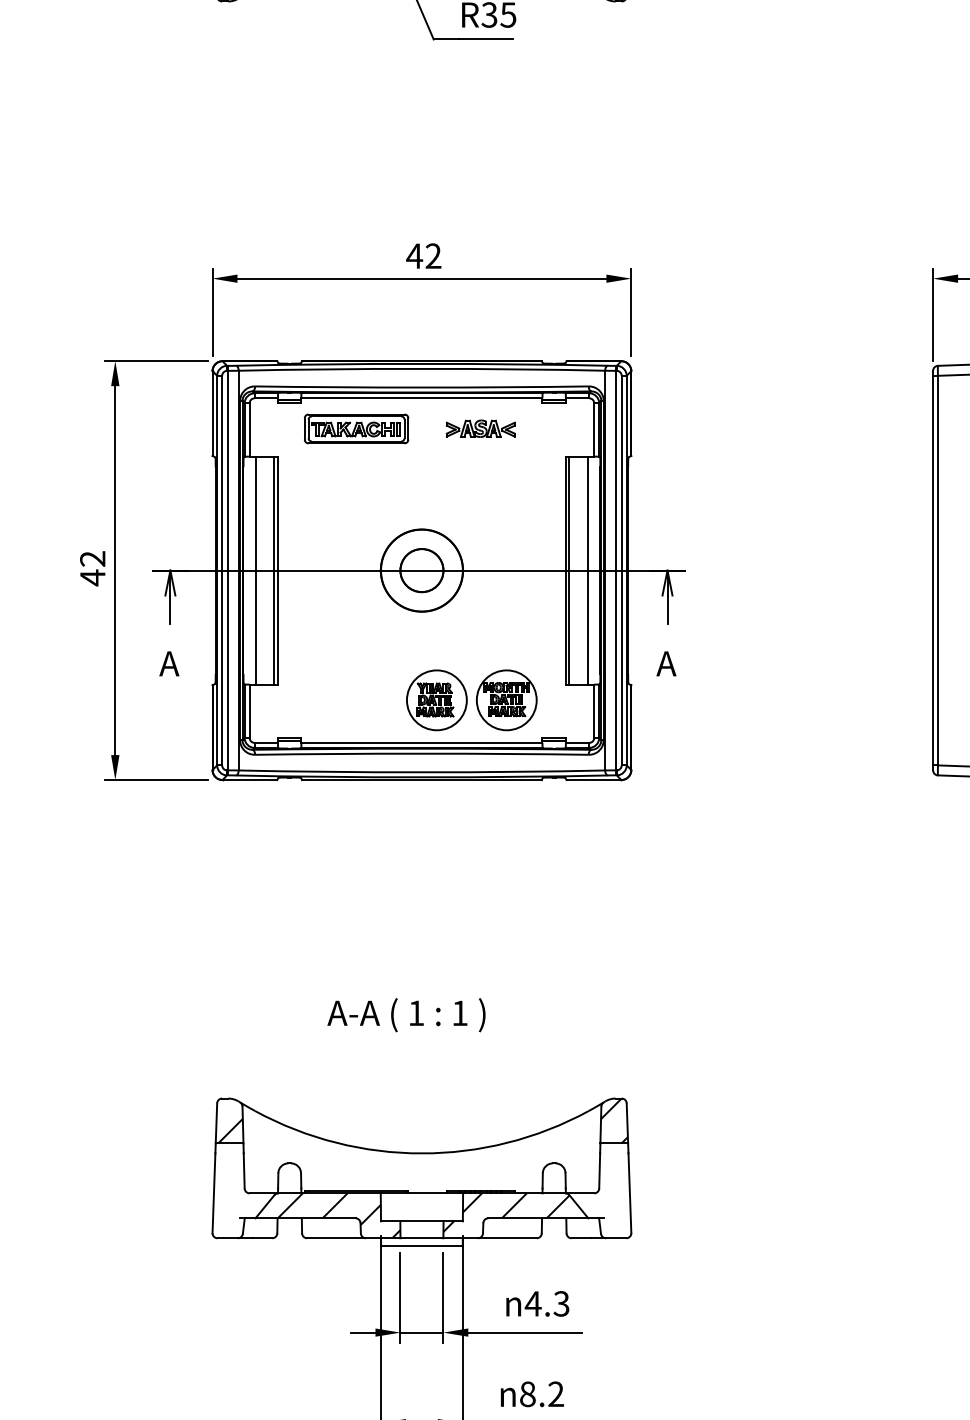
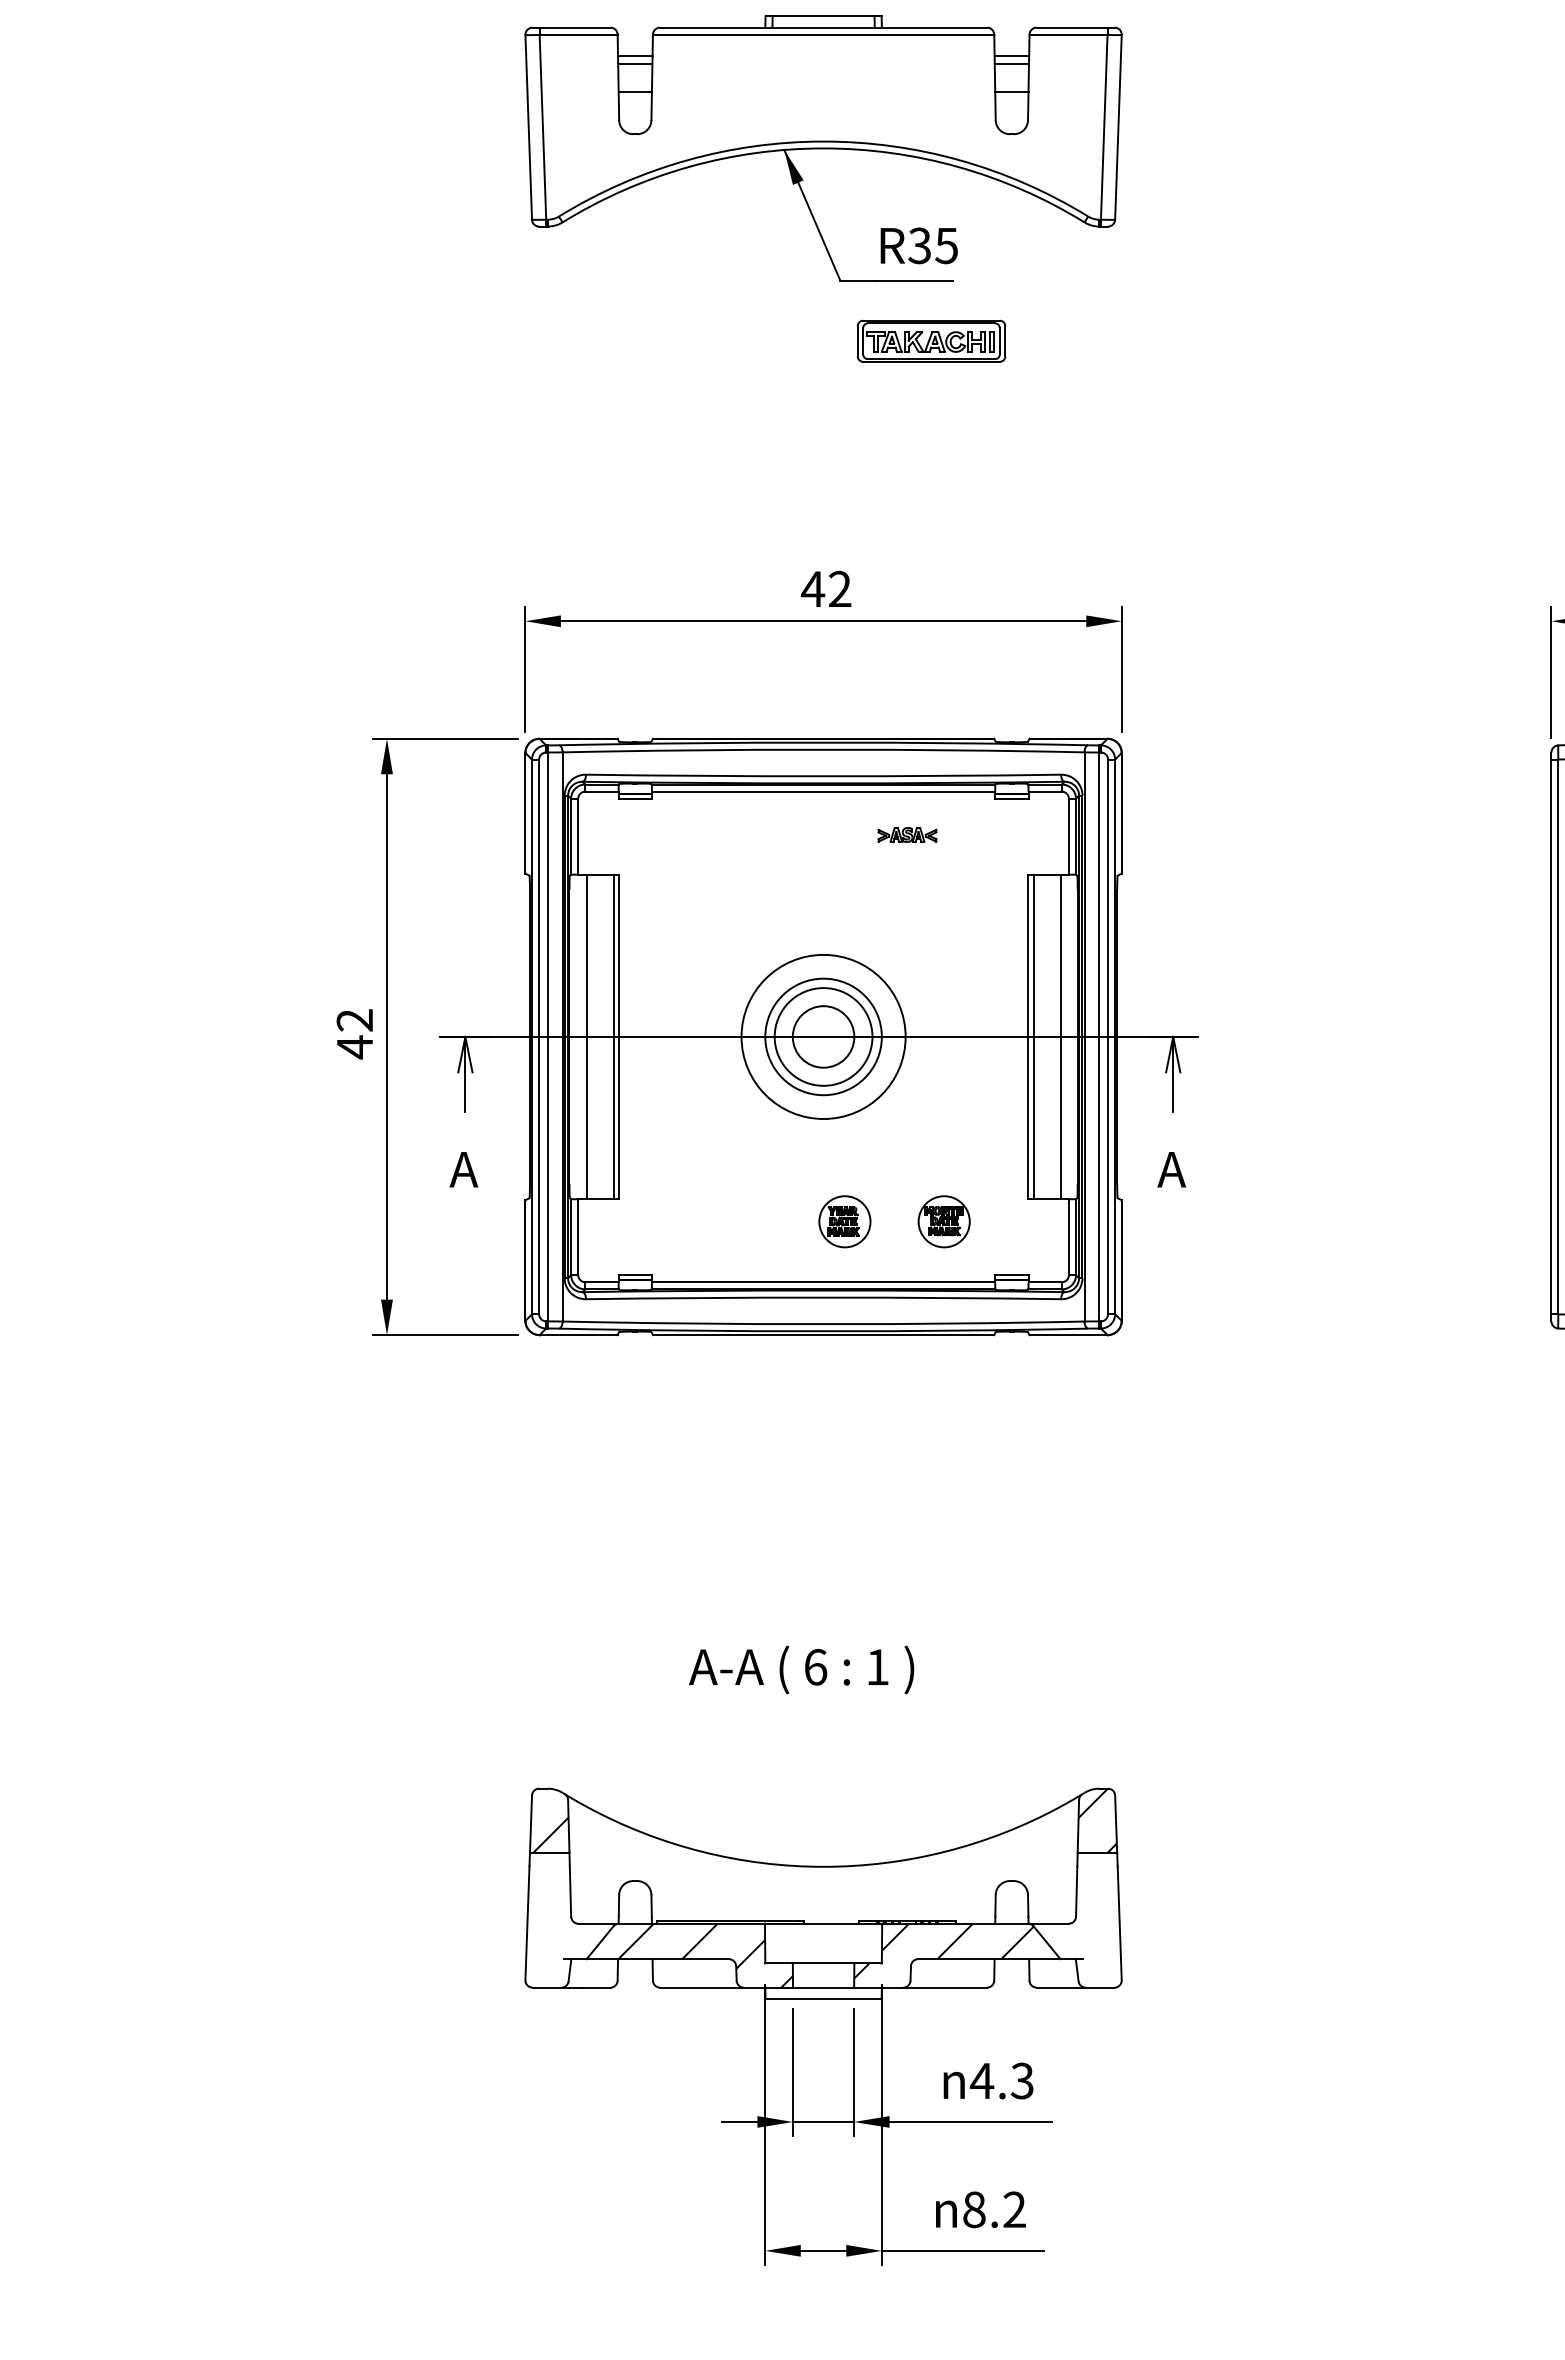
part: (356, 428) -> (931, 340), moved
part: (480, 428) -> (907, 834), size x0.6
circle: (421, 570) -> (823, 1036), size x1.4
circle: (421, 570) -> (823, 1036), size x1.6
part: (436, 700) -> (844, 1221), size x0.6
part: (506, 700) -> (943, 1221), size x0.6
text: (416, 1013) -> (816, 1667), 1 -> 6

